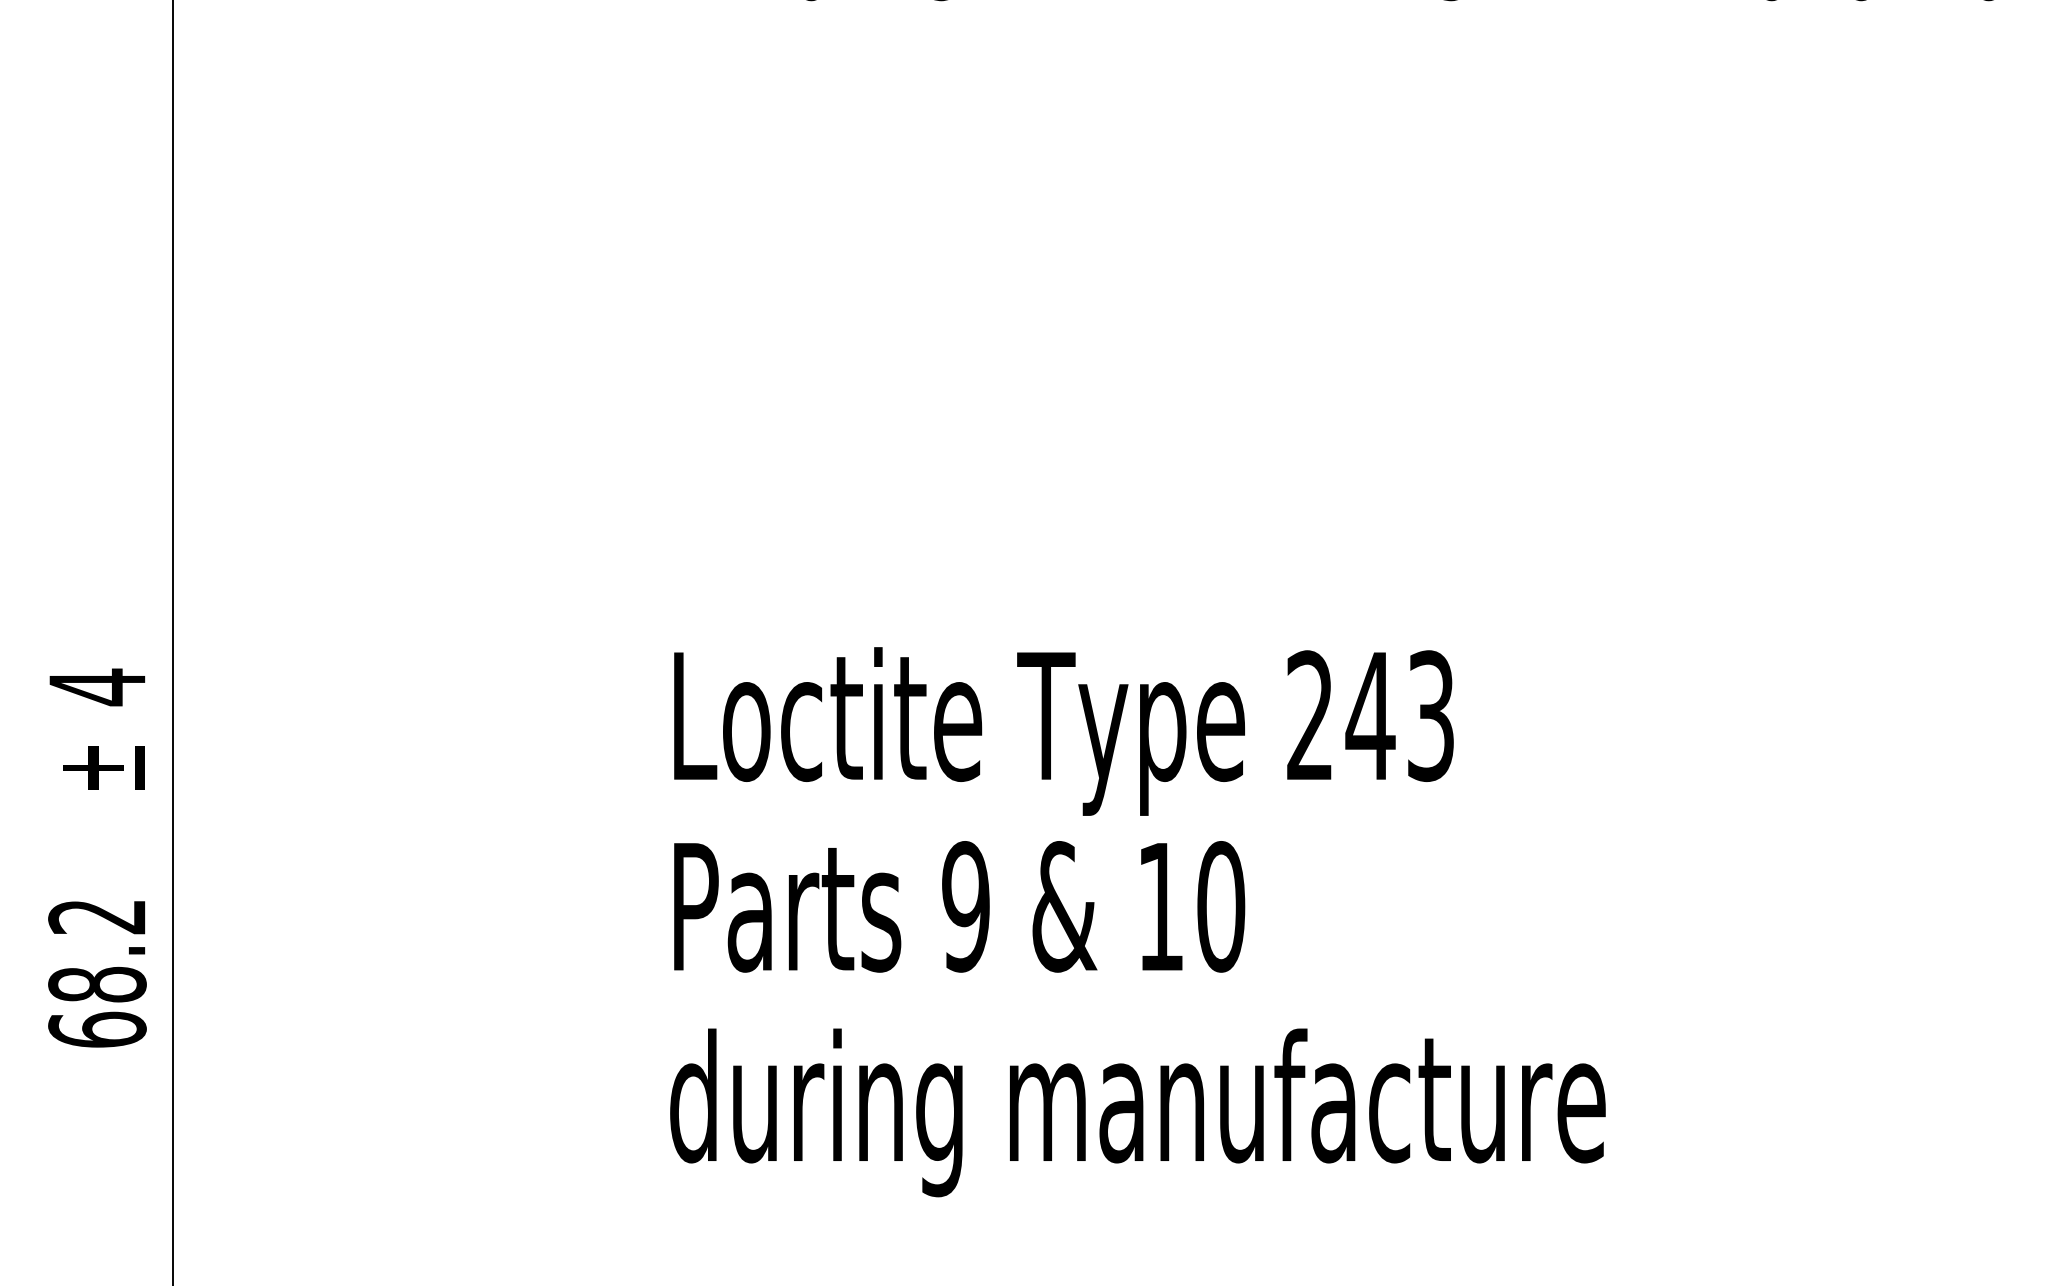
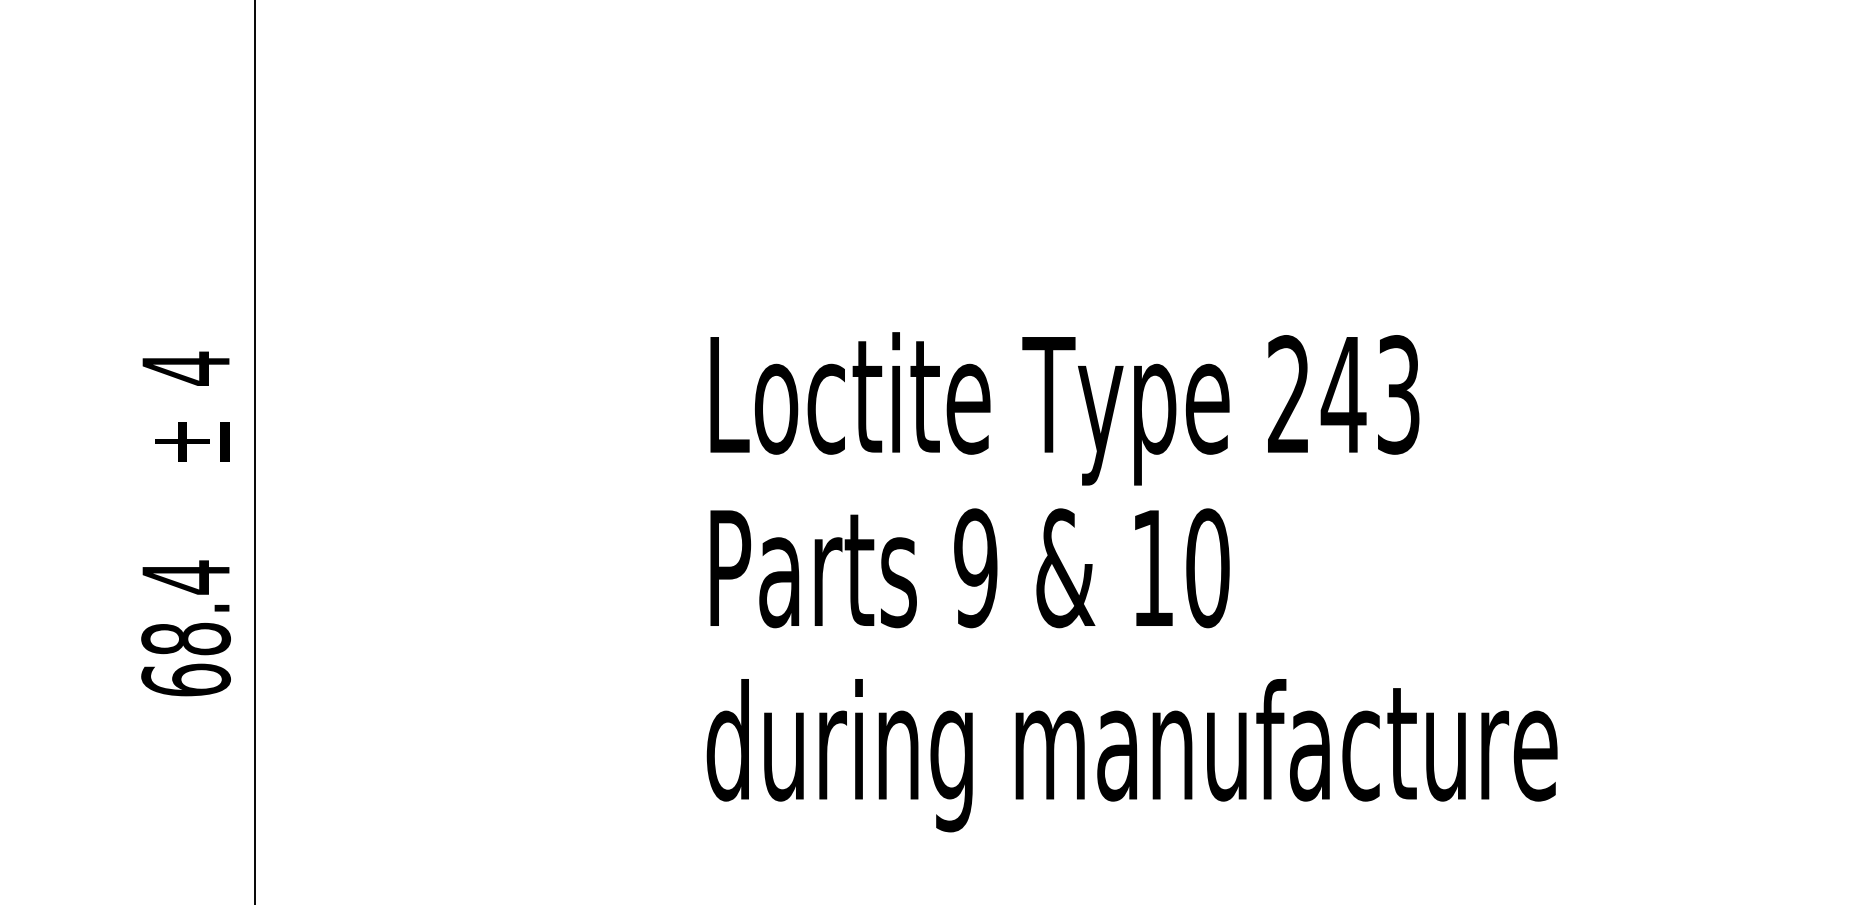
text: (96, 916) -> (185, 577), 68.2 -> 68.4

